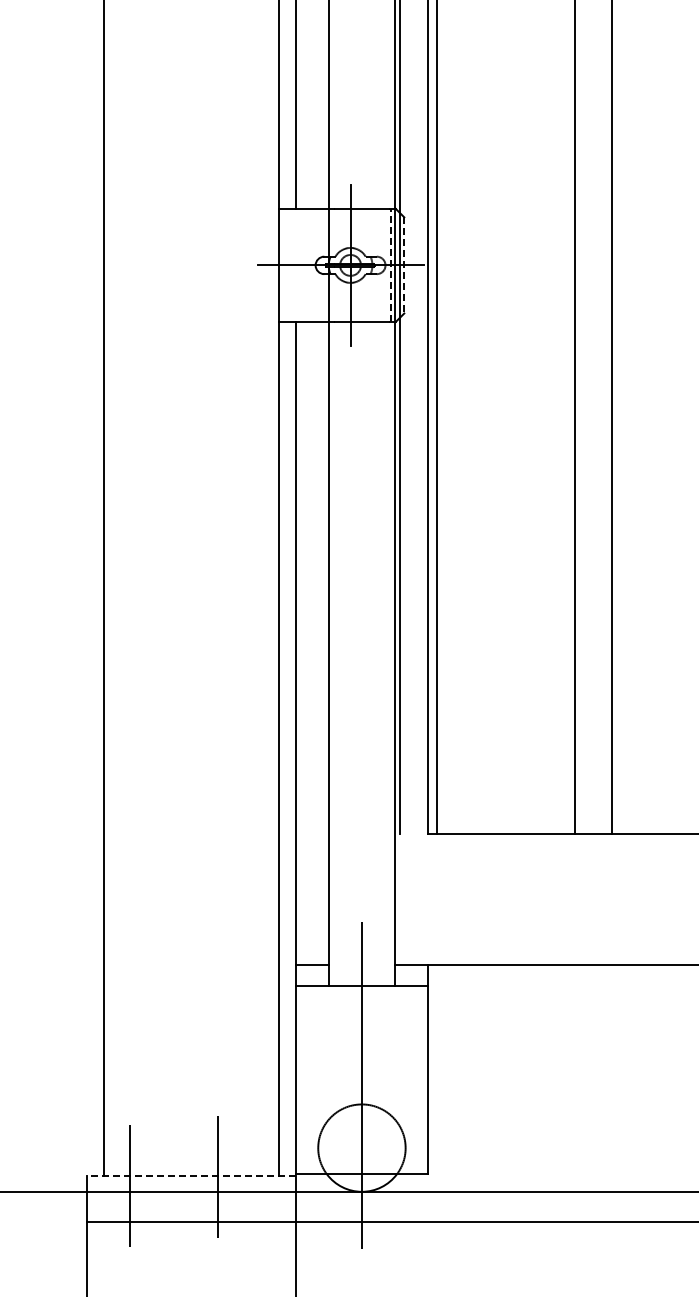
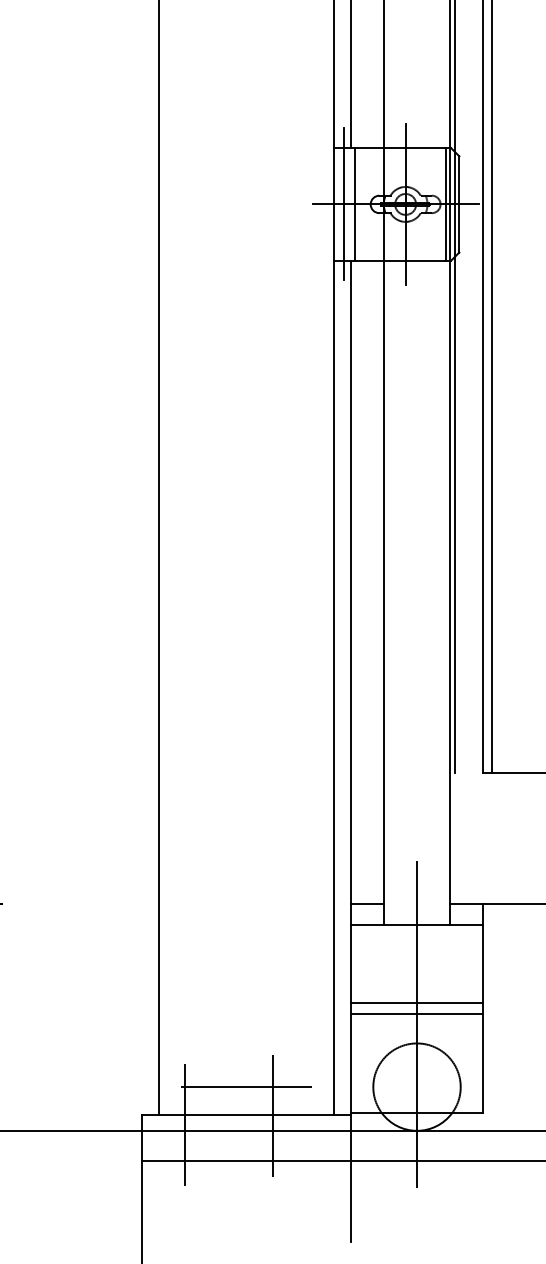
line: (289, 265) -> (344, 204), added
line: (299, 265) -> (354, 204), added
line: (390, 265) -> (445, 204), dashed -> solid
line: (404, 265) -> (459, 204), dashed -> solid
line: (361, 1064) -> (416, 1003), added
line: (361, 1074) -> (416, 1013), added
line: (191, 1148) -> (246, 1087), added
line: (191, 1176) -> (246, 1115), dashed -> solid

